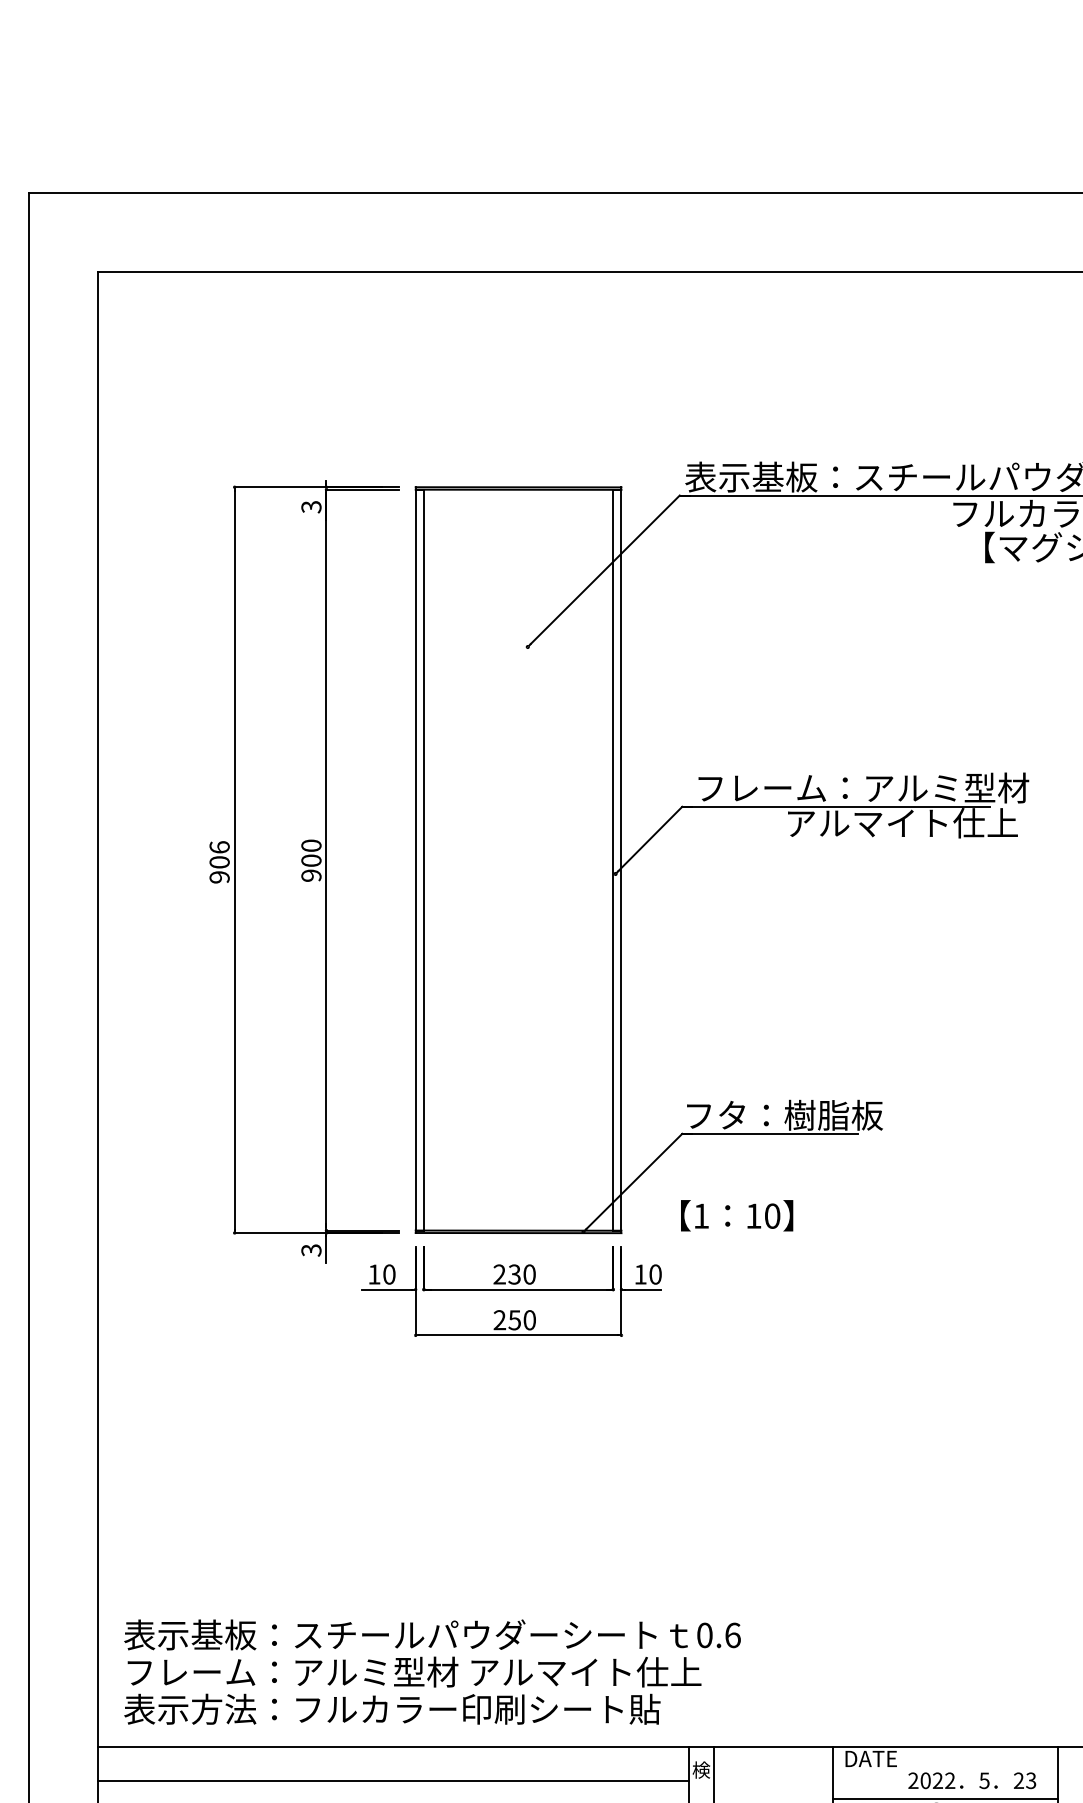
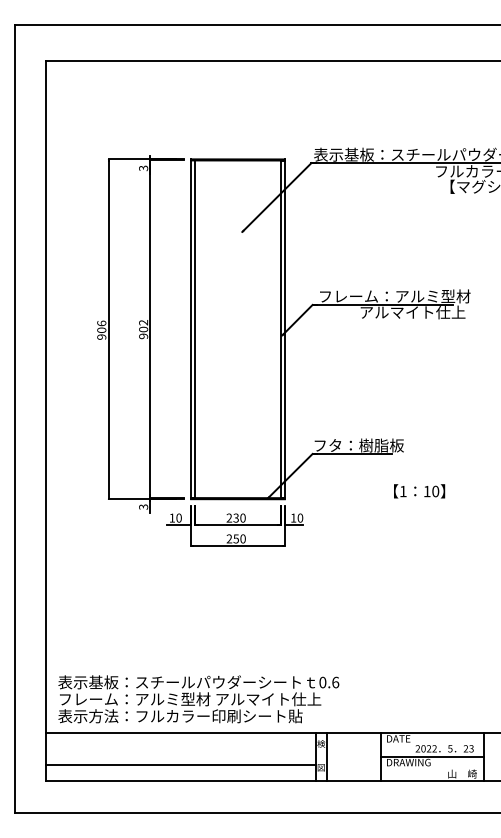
text: (311, 845) -> (143, 322), 900 -> 902
text: (736, 1216) -> (419, 491), moved
line: (392, 1782) -> (180, 749), removed

